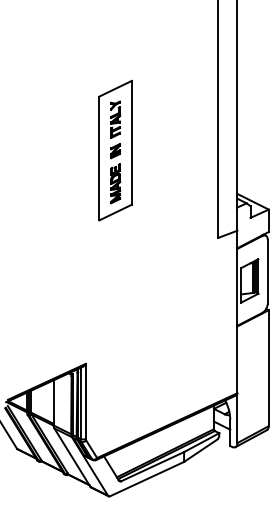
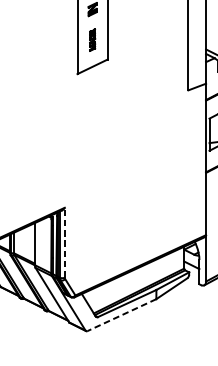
part: (115, 183) -> (92, 39), size x0.6
line: (85, 401) -> (64, 242), solid -> dashed
line: (147, 479) -> (122, 315), solid -> dashed

